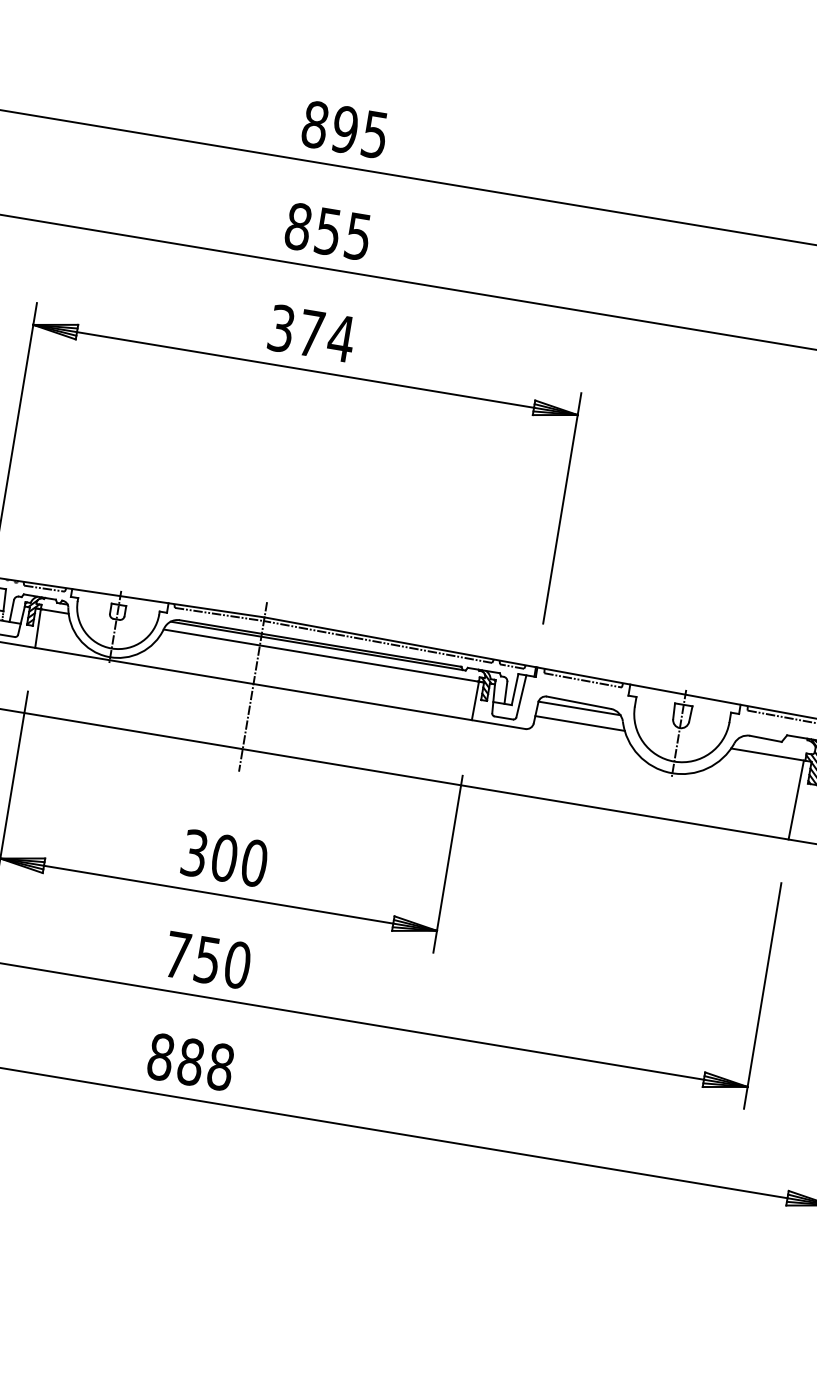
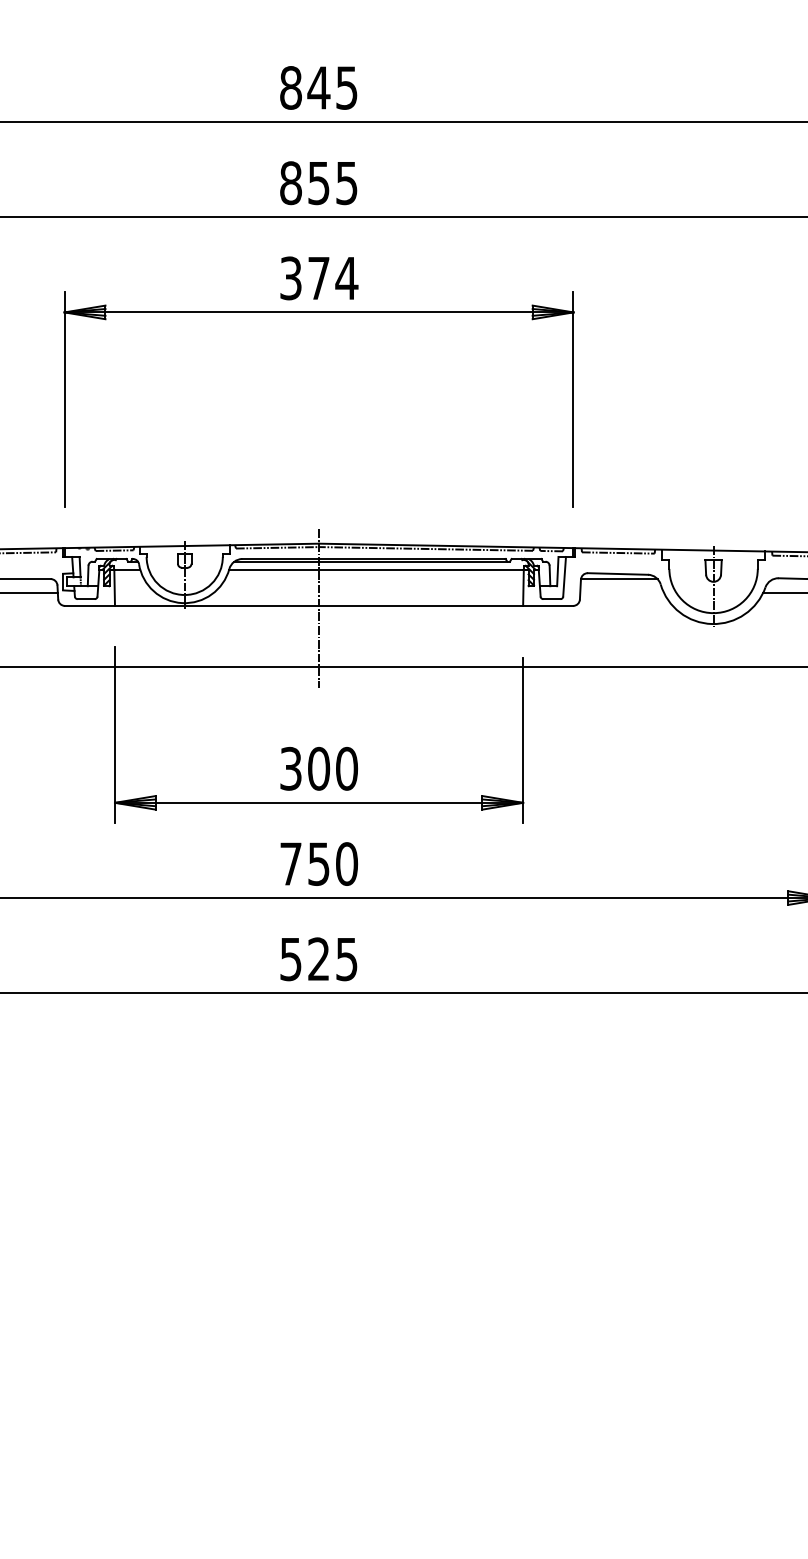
text: (344, 129) -> (318, 87), 895 -> 845
line: (579, 723) -> (621, 592), removed
text: (190, 1062) -> (318, 959), 888 -> 525

